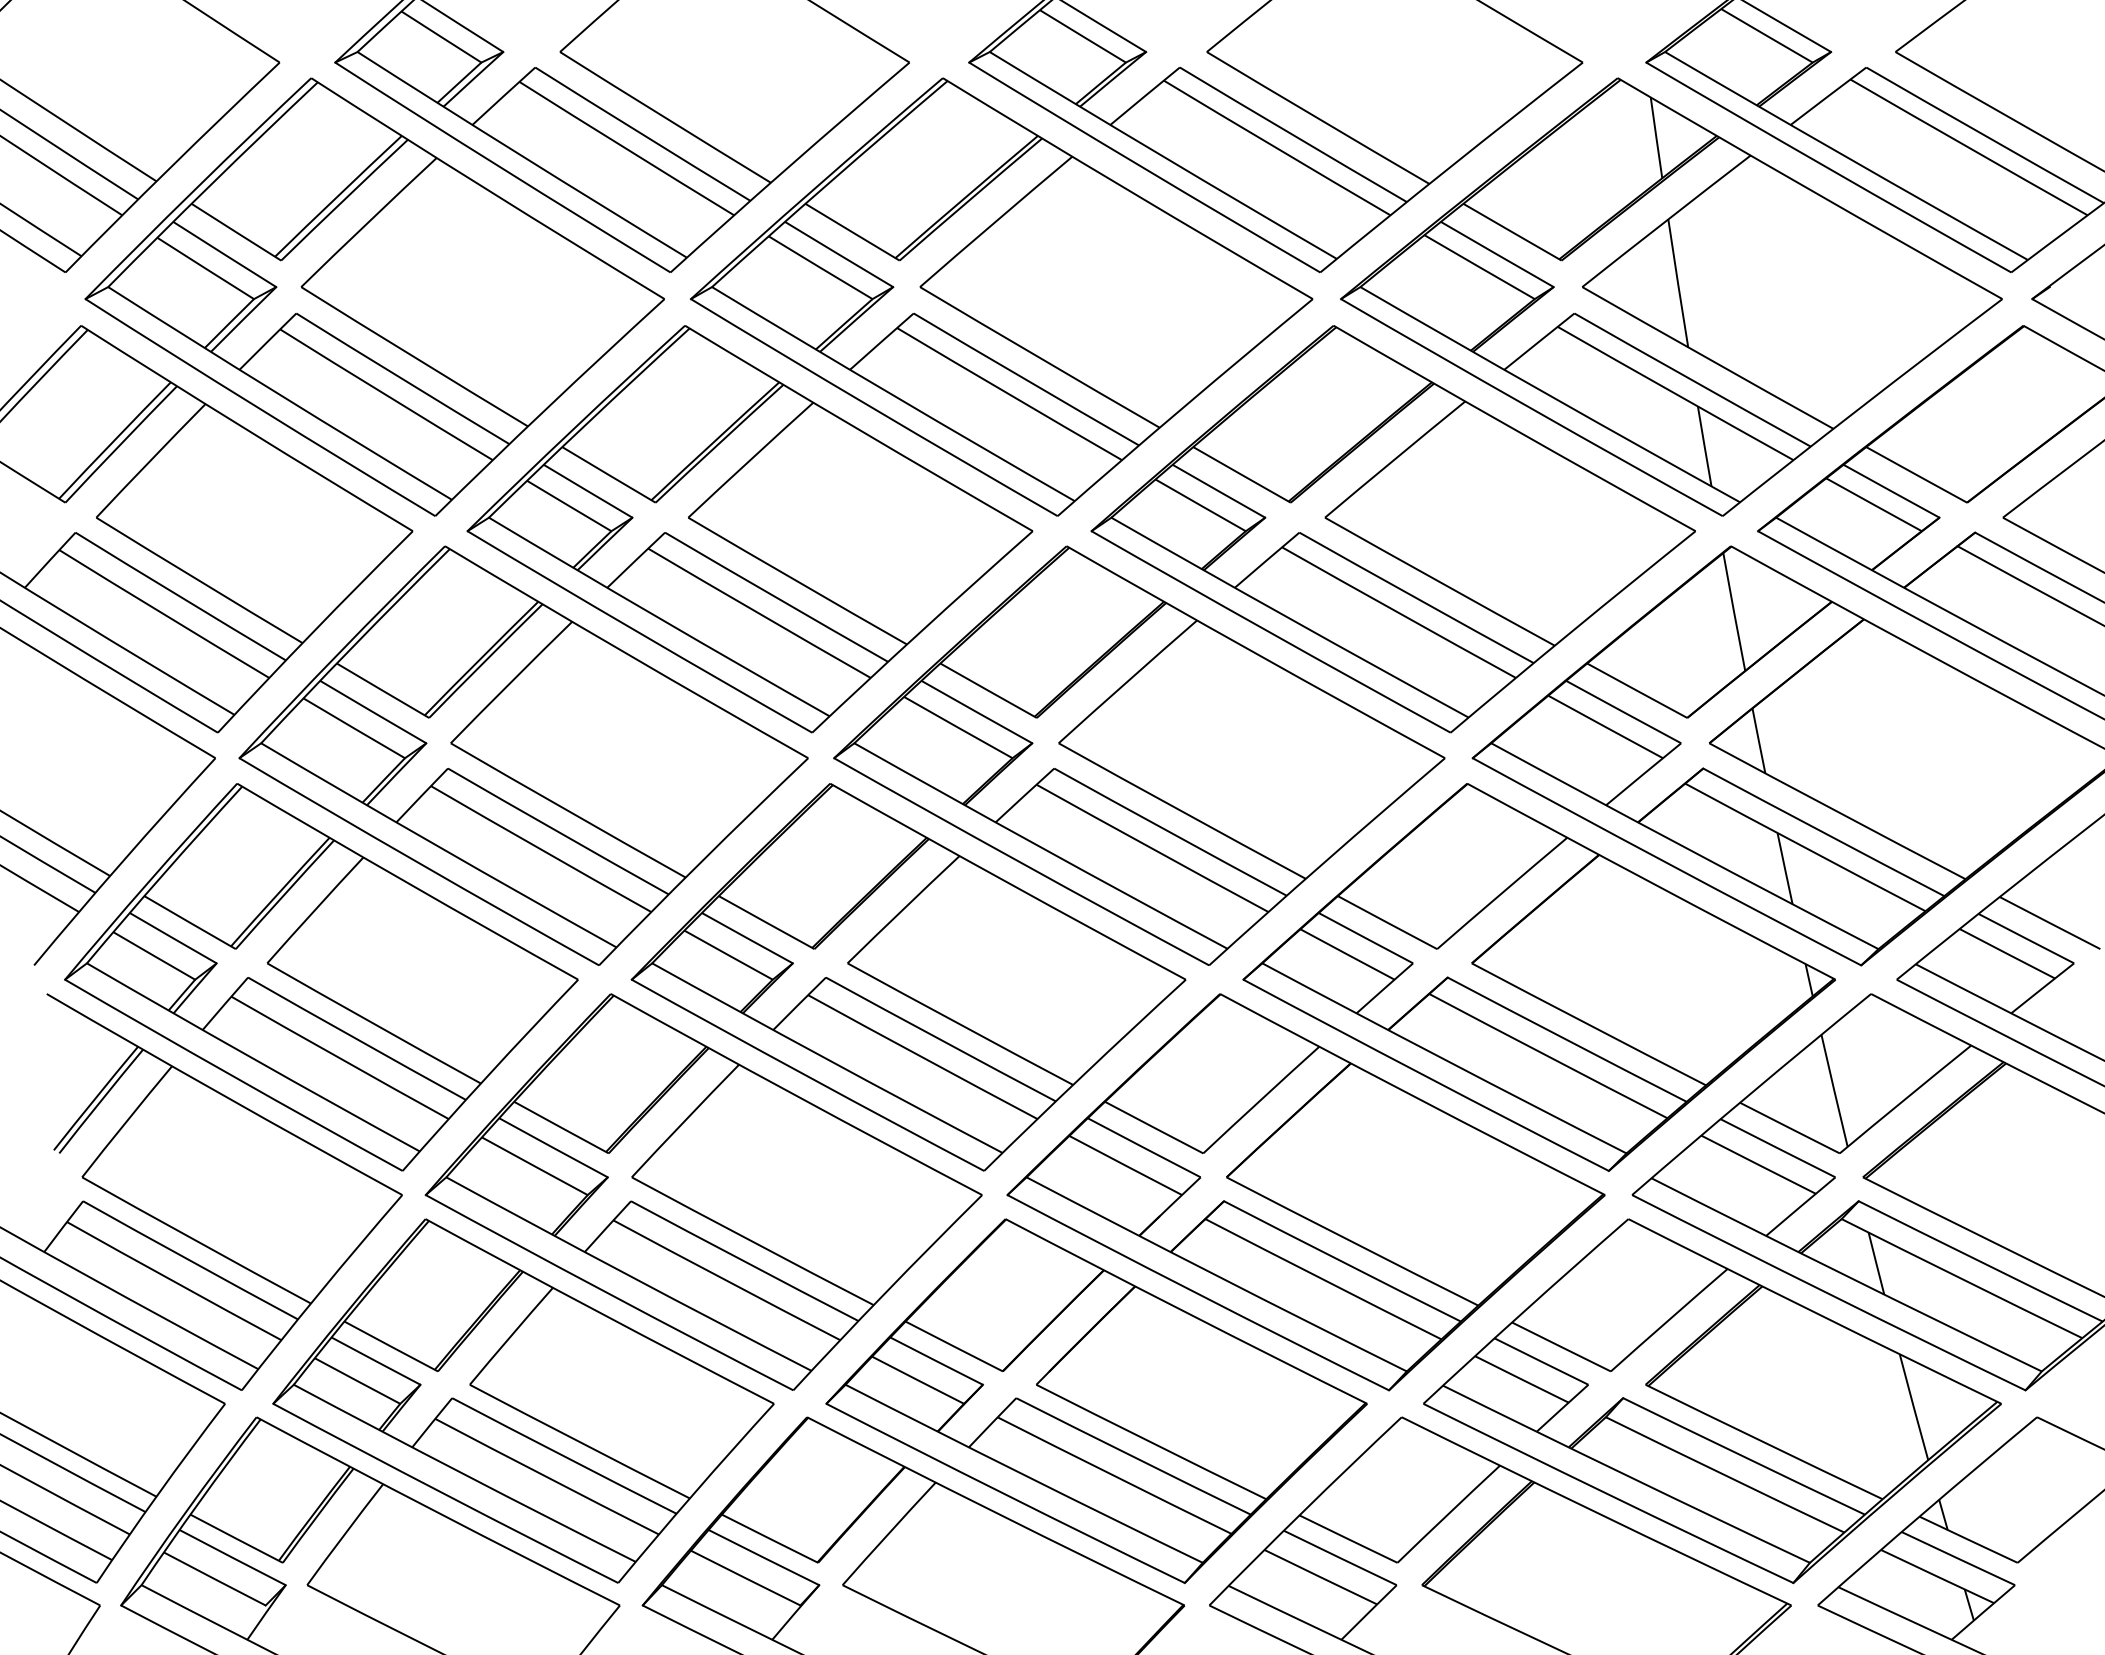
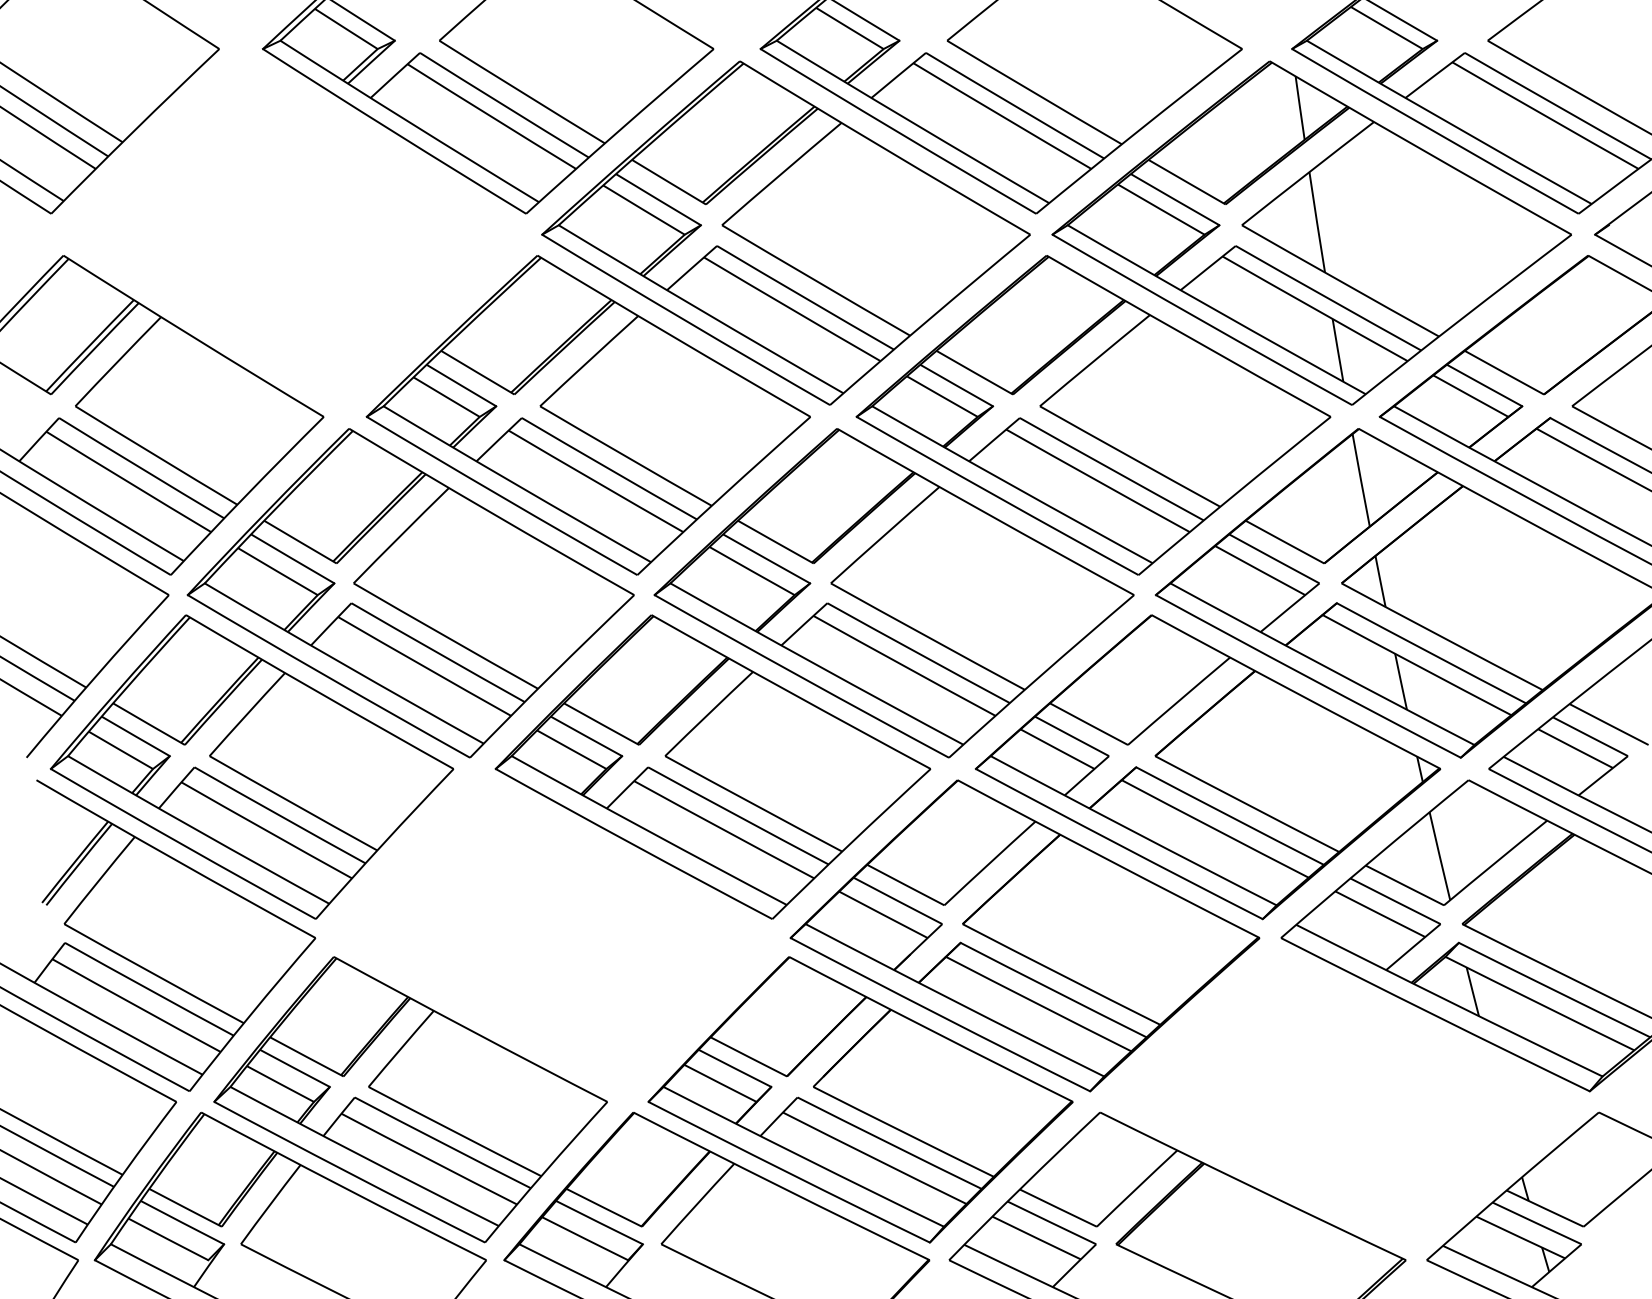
part: (374, 296) -> (293, 232), removed
part: (703, 1191) -> (552, 935), removed
part: (1712, 1401) -> (1344, 1100), removed

